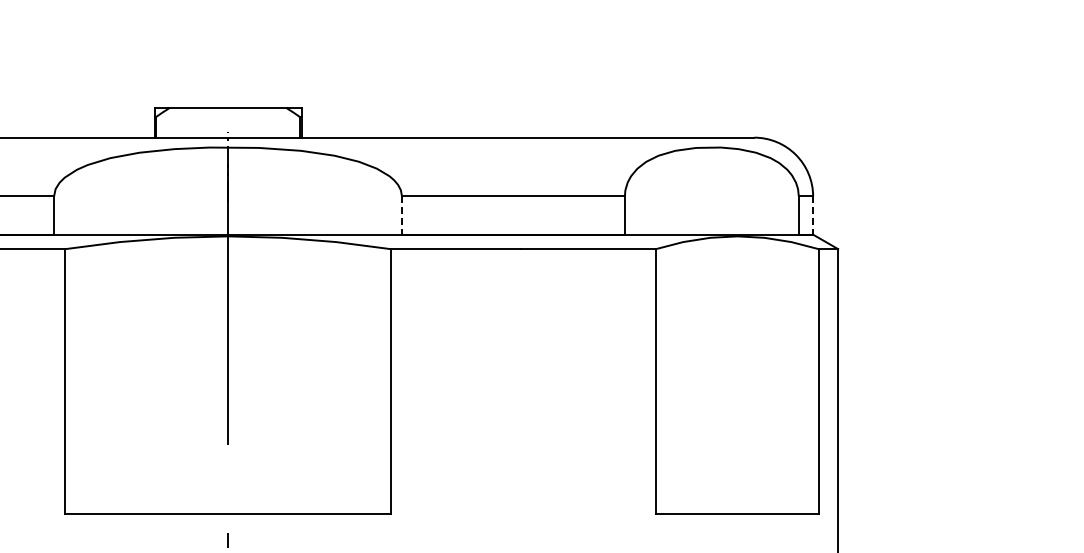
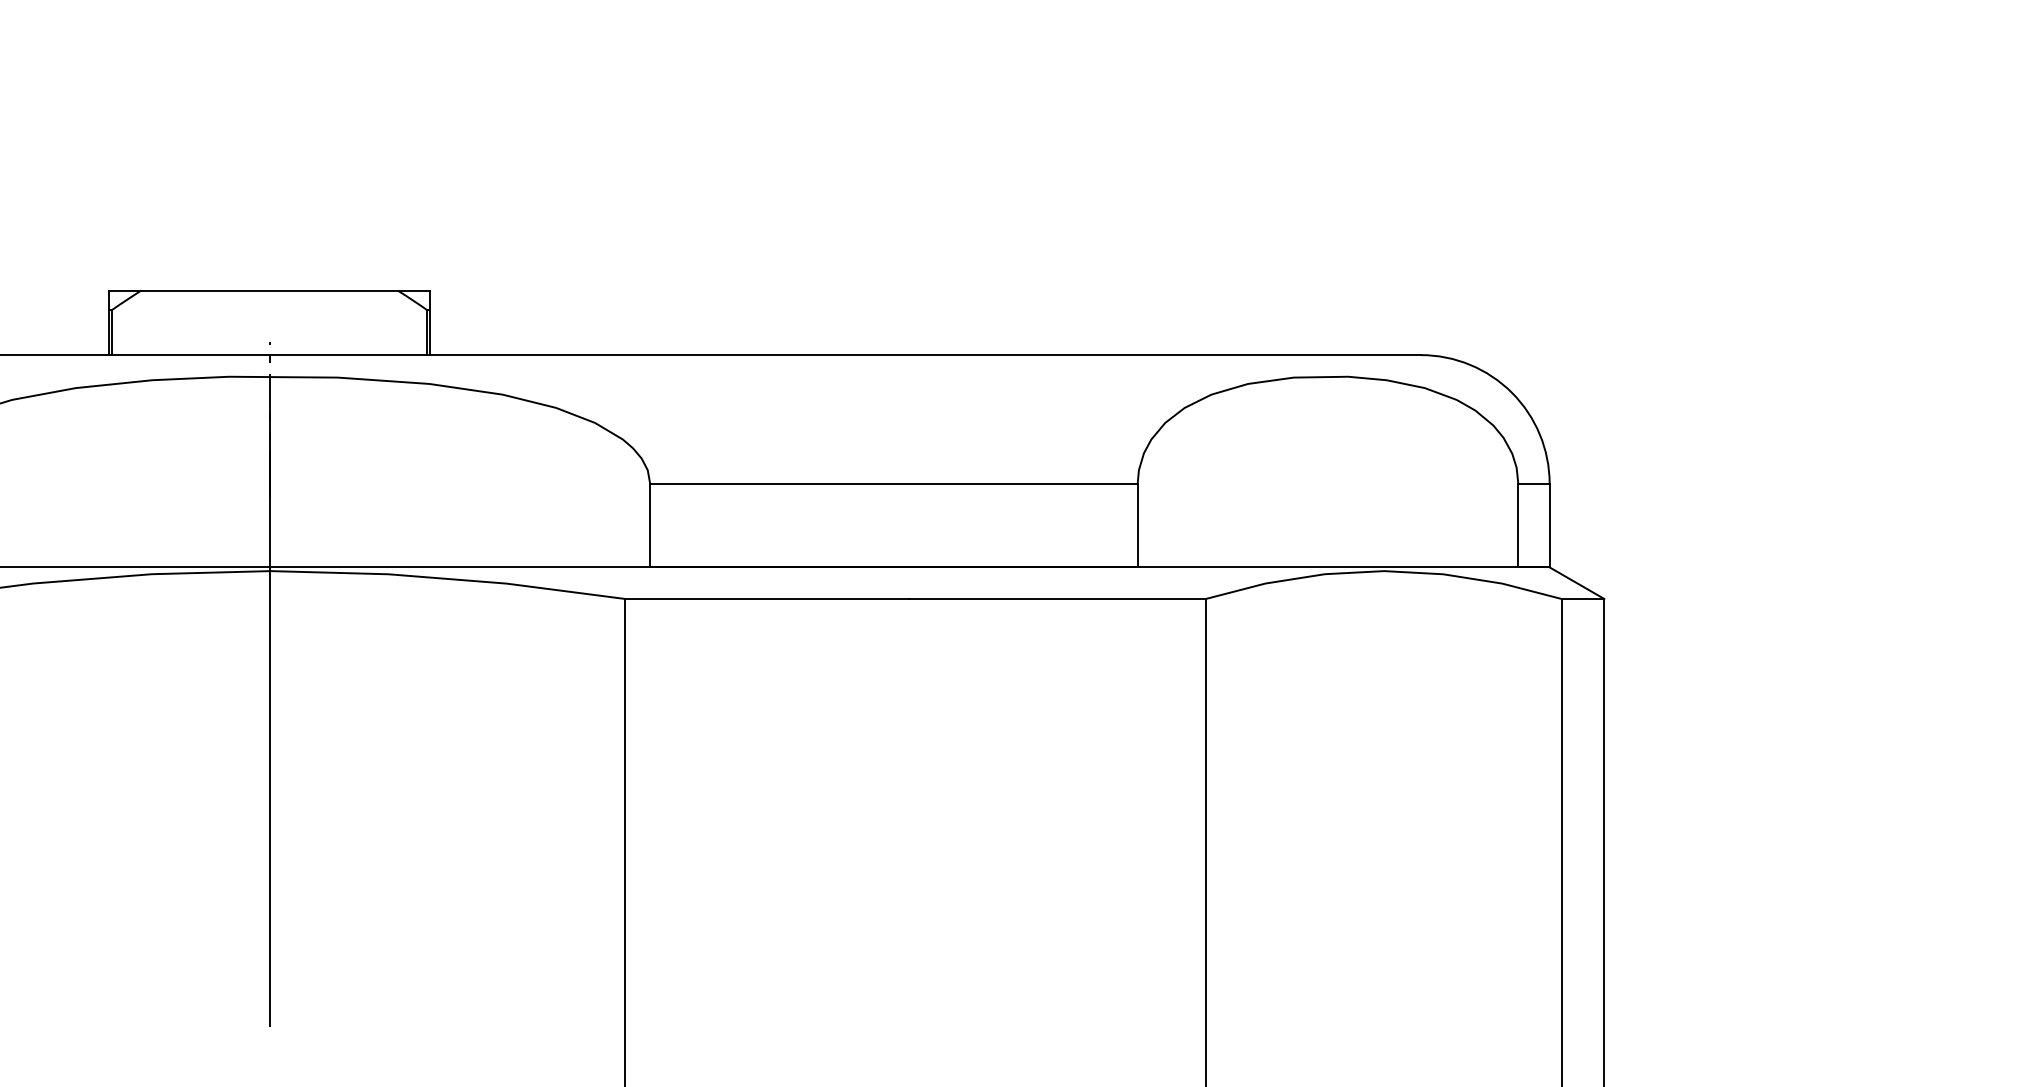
line: (402, 216) -> (651, 527), dashed -> solid
line: (813, 216) -> (1550, 527), dashed -> solid

